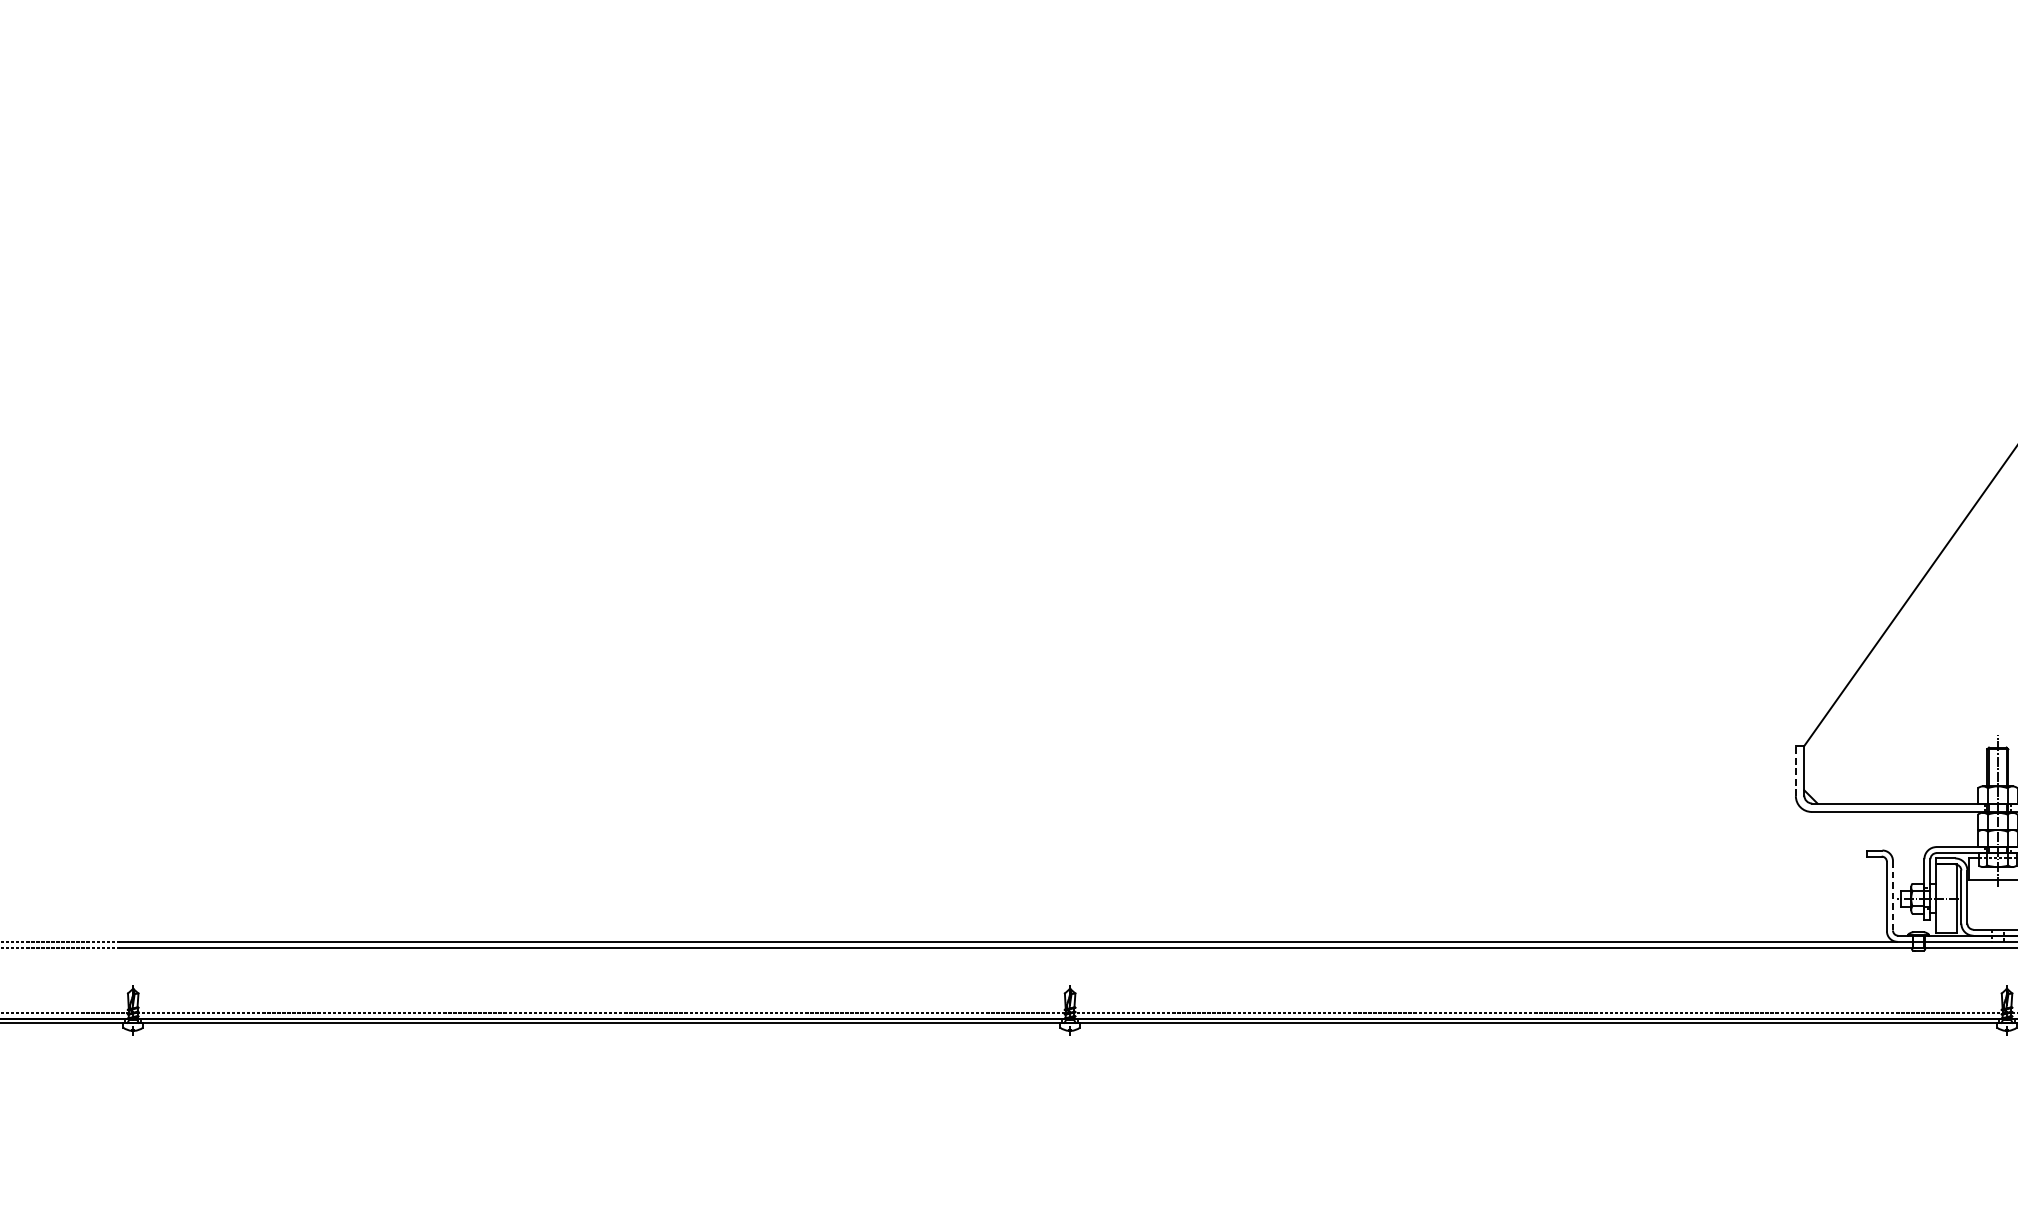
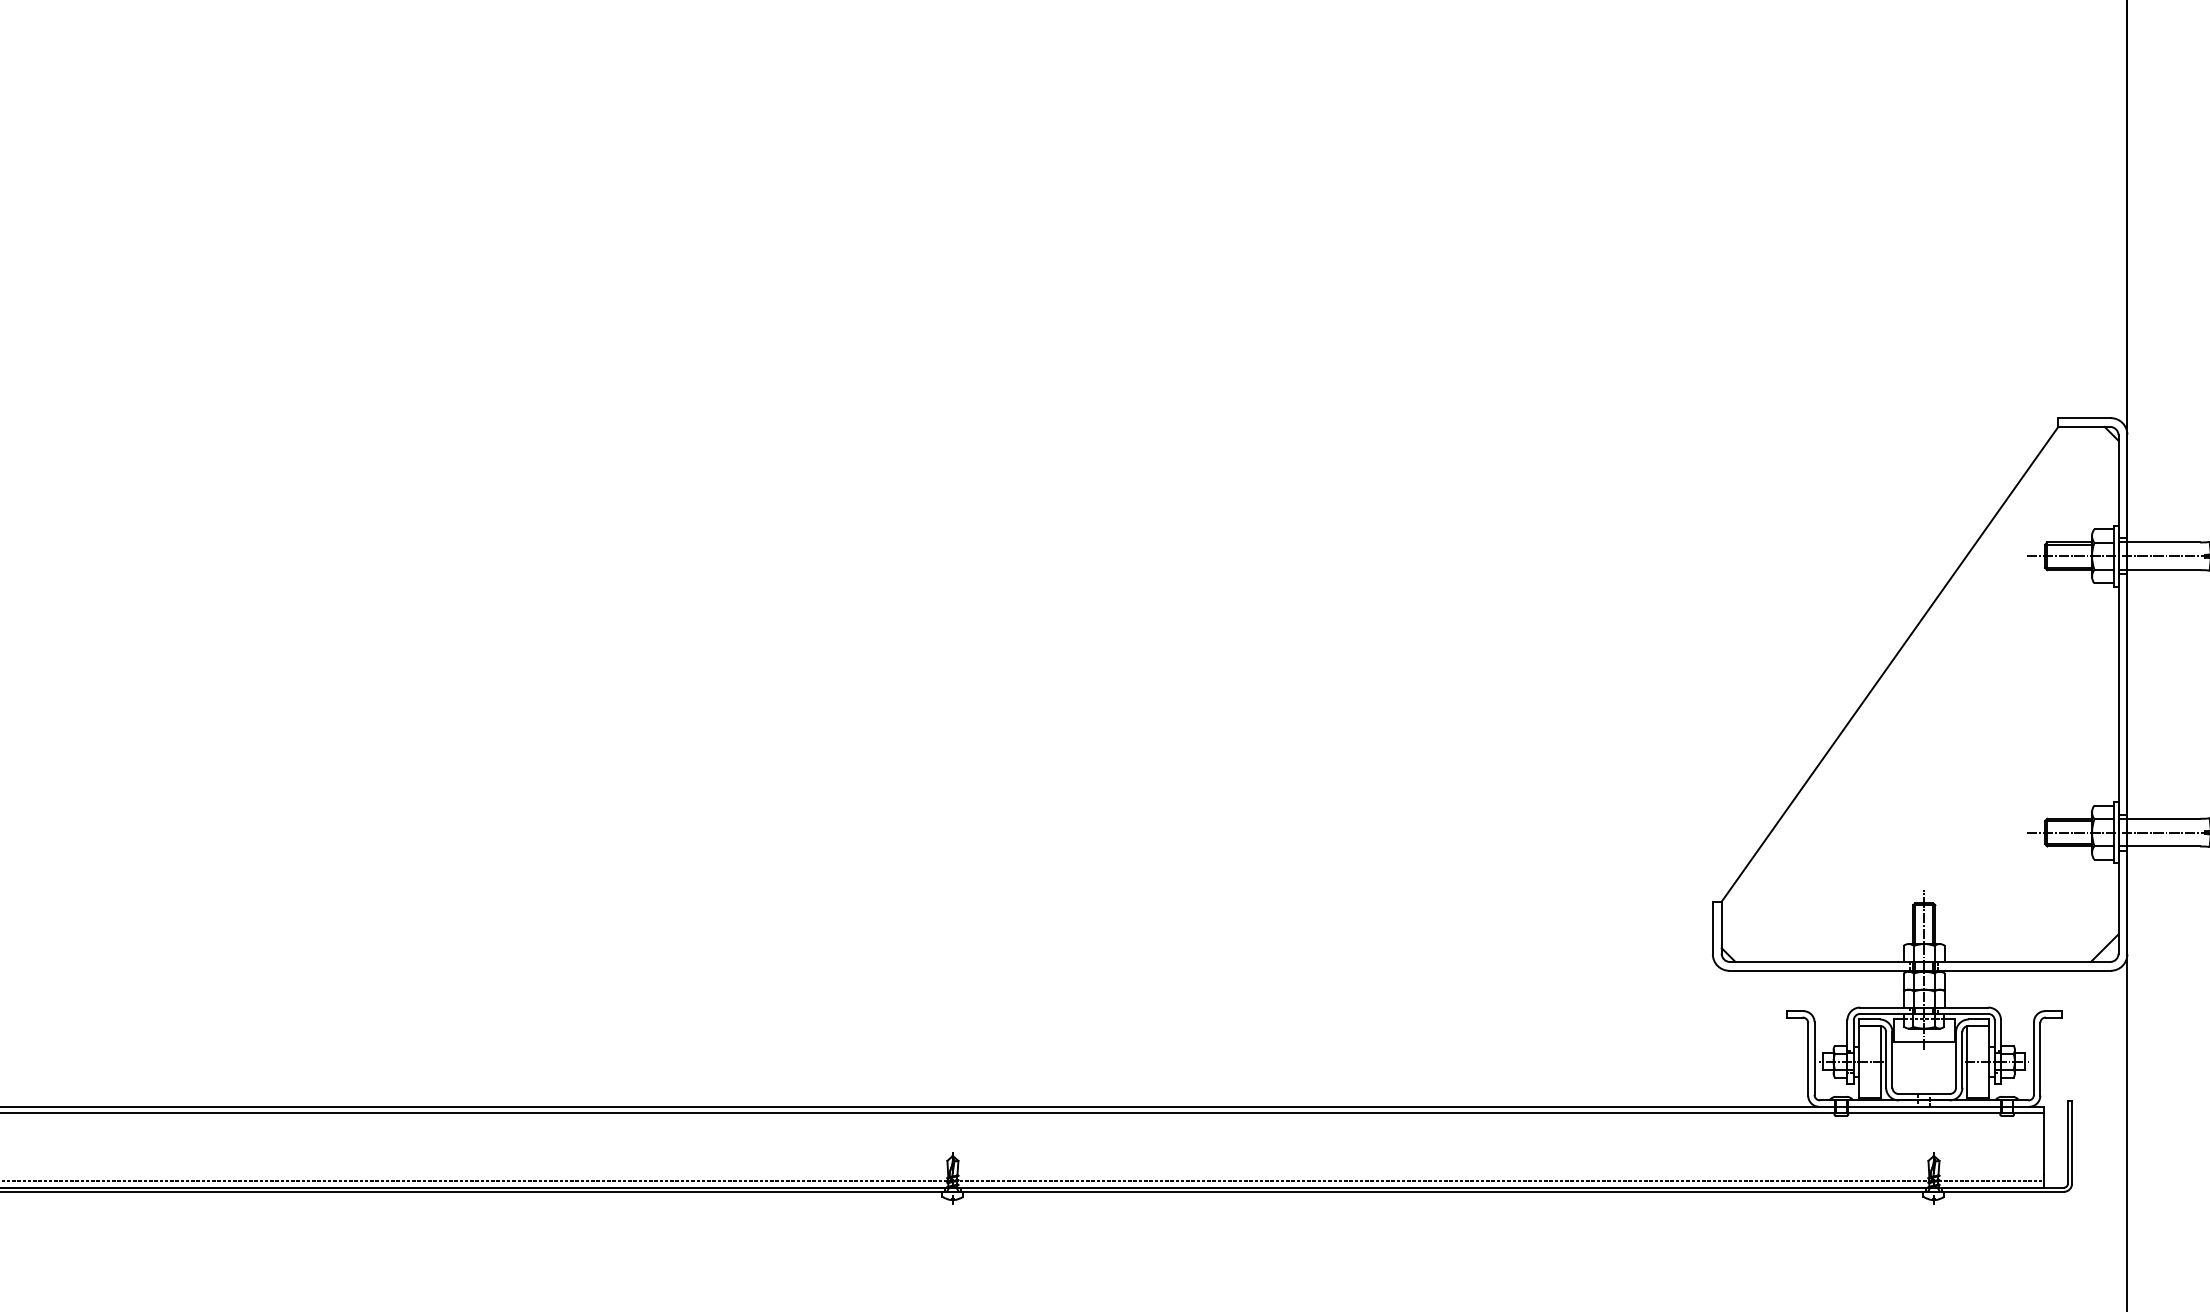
line: (1795, 770) -> (1712, 927), dashed -> solid
line: (1892, 896) -> (1814, 1059), dashed -> solid

